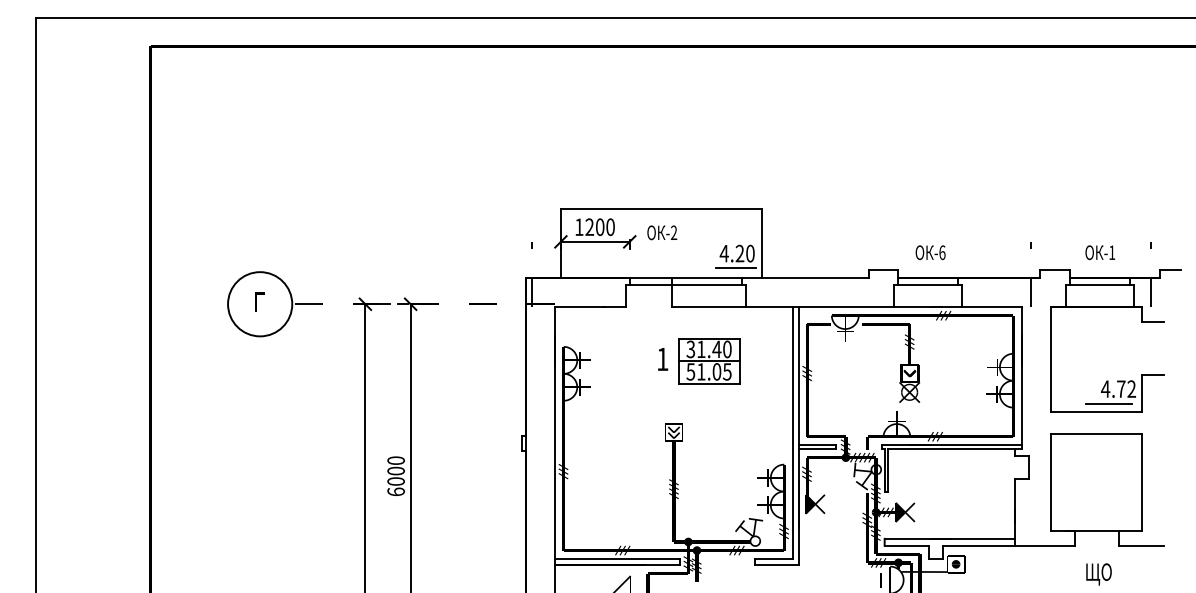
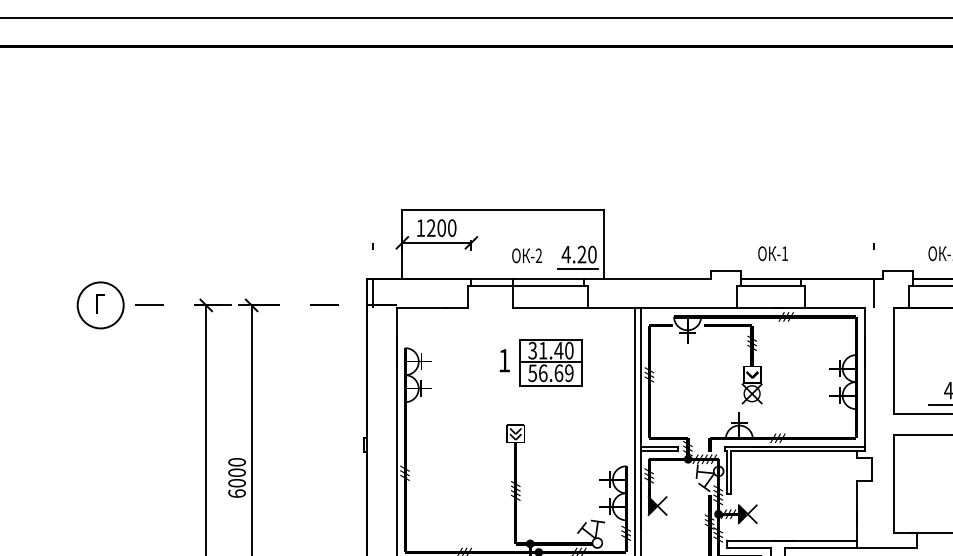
text: (662, 232) -> (527, 255), moved
text: (942, 252) -> (785, 253), -6 -> -1
circle: (260, 304) -> (101, 305), size x0.71
text: (714, 371) -> (556, 372), 51.05 -> 56.69

